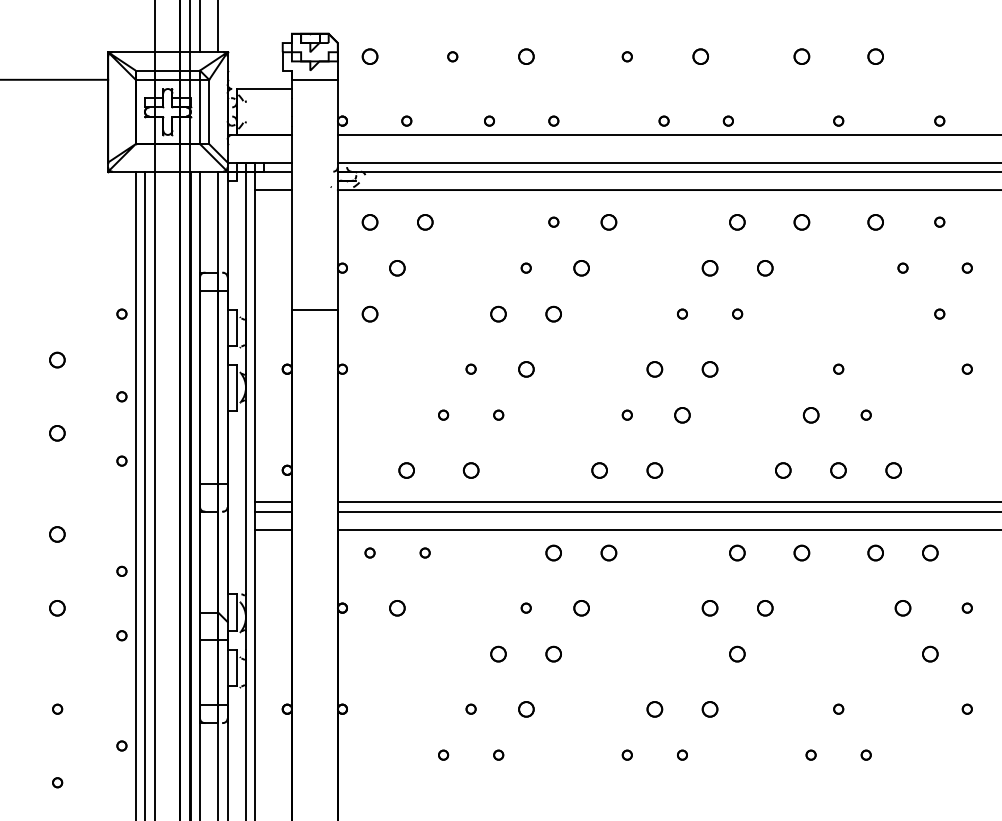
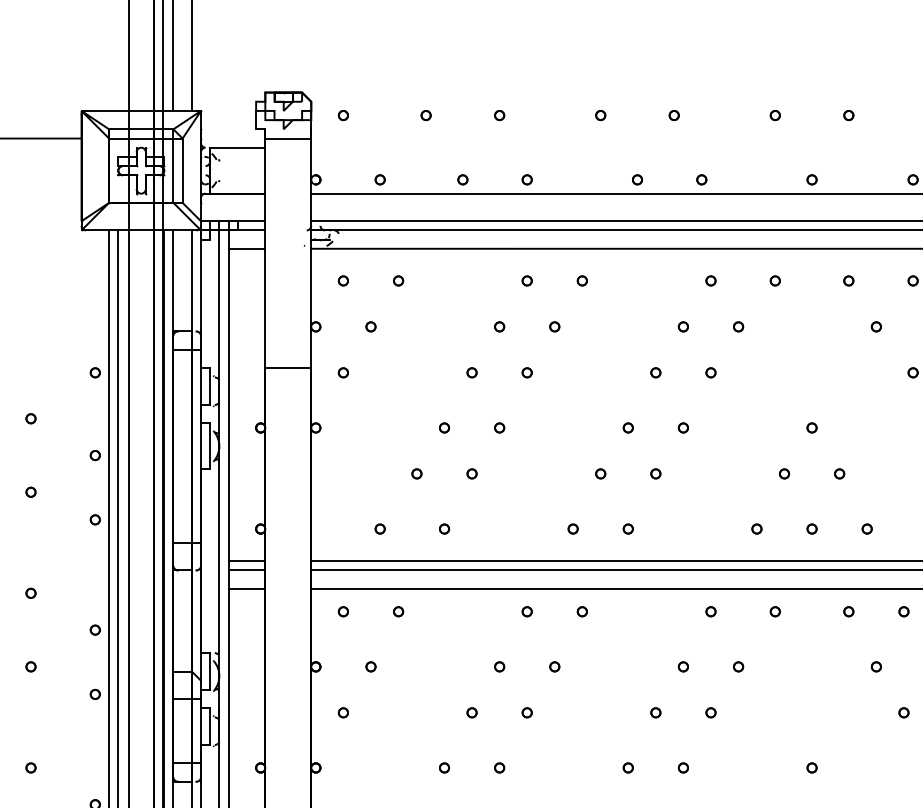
part: (369, 56) -> (342, 115), size x0.62
part: (525, 56) -> (498, 115), size x0.62
part: (700, 56) -> (673, 115), size x0.62
part: (801, 56) -> (774, 115), size x0.62
part: (874, 56) -> (847, 115), size x0.62
part: (369, 221) -> (342, 280), size x0.62
part: (424, 221) -> (397, 280), size x0.62
part: (608, 221) -> (581, 280), size x0.62
part: (737, 221) -> (710, 280), size x0.62
part: (801, 221) -> (774, 280), size x0.62
part: (874, 221) -> (847, 280), size x0.62
part: (397, 267) -> (370, 326), size x0.62
part: (580, 267) -> (553, 326), size x0.62
part: (709, 267) -> (682, 326), size x0.62
part: (764, 267) -> (737, 326), size x0.62
part: (369, 313) -> (342, 372), size x0.62
part: (498, 313) -> (471, 372), size x0.62
part: (553, 313) -> (526, 372), size x0.62
part: (57, 359) -> (30, 418), size x0.62
part: (525, 368) -> (498, 427), size x0.62
part: (654, 368) -> (627, 427), size x0.62
part: (709, 368) -> (682, 427), size x0.62
part: (682, 414) -> (655, 473), size x0.62
part: (810, 414) -> (783, 473), size x0.62
part: (57, 433) -> (30, 492), size x0.62
part: (406, 469) -> (379, 528), size x0.62
part: (470, 469) -> (443, 528), size x0.62
part: (599, 469) -> (572, 528), size x0.62
part: (654, 469) -> (627, 528), size x0.62
part: (783, 469) -> (756, 528), size x0.62
part: (838, 469) -> (811, 528), size x0.62
part: (893, 469) -> (866, 528), size x0.62
part: (57, 534) -> (30, 593), size x0.62
part: (553, 552) -> (526, 611), size x0.62
part: (608, 552) -> (581, 611), size x0.62
part: (737, 552) -> (710, 611), size x0.62
part: (801, 552) -> (774, 611), size x0.62
part: (874, 552) -> (847, 611), size x0.62
part: (930, 552) -> (903, 611), size x0.62
part: (57, 607) -> (30, 666), size x0.62
part: (397, 607) -> (370, 666), size x0.62
part: (580, 607) -> (553, 666), size x0.62
part: (709, 607) -> (682, 666), size x0.62
part: (764, 607) -> (737, 666), size x0.62
part: (902, 607) -> (875, 666), size x0.62
part: (369, 653) -> (342, 712), added
part: (498, 653) -> (471, 712), size x0.62
part: (553, 653) -> (526, 712), size x0.62
part: (682, 653) -> (655, 712), added
part: (737, 653) -> (710, 712), size x0.62
part: (930, 653) -> (903, 712), size x0.62
part: (525, 708) -> (498, 767), size x0.62
part: (654, 708) -> (627, 767), size x0.62
part: (709, 708) -> (682, 767), size x0.62

